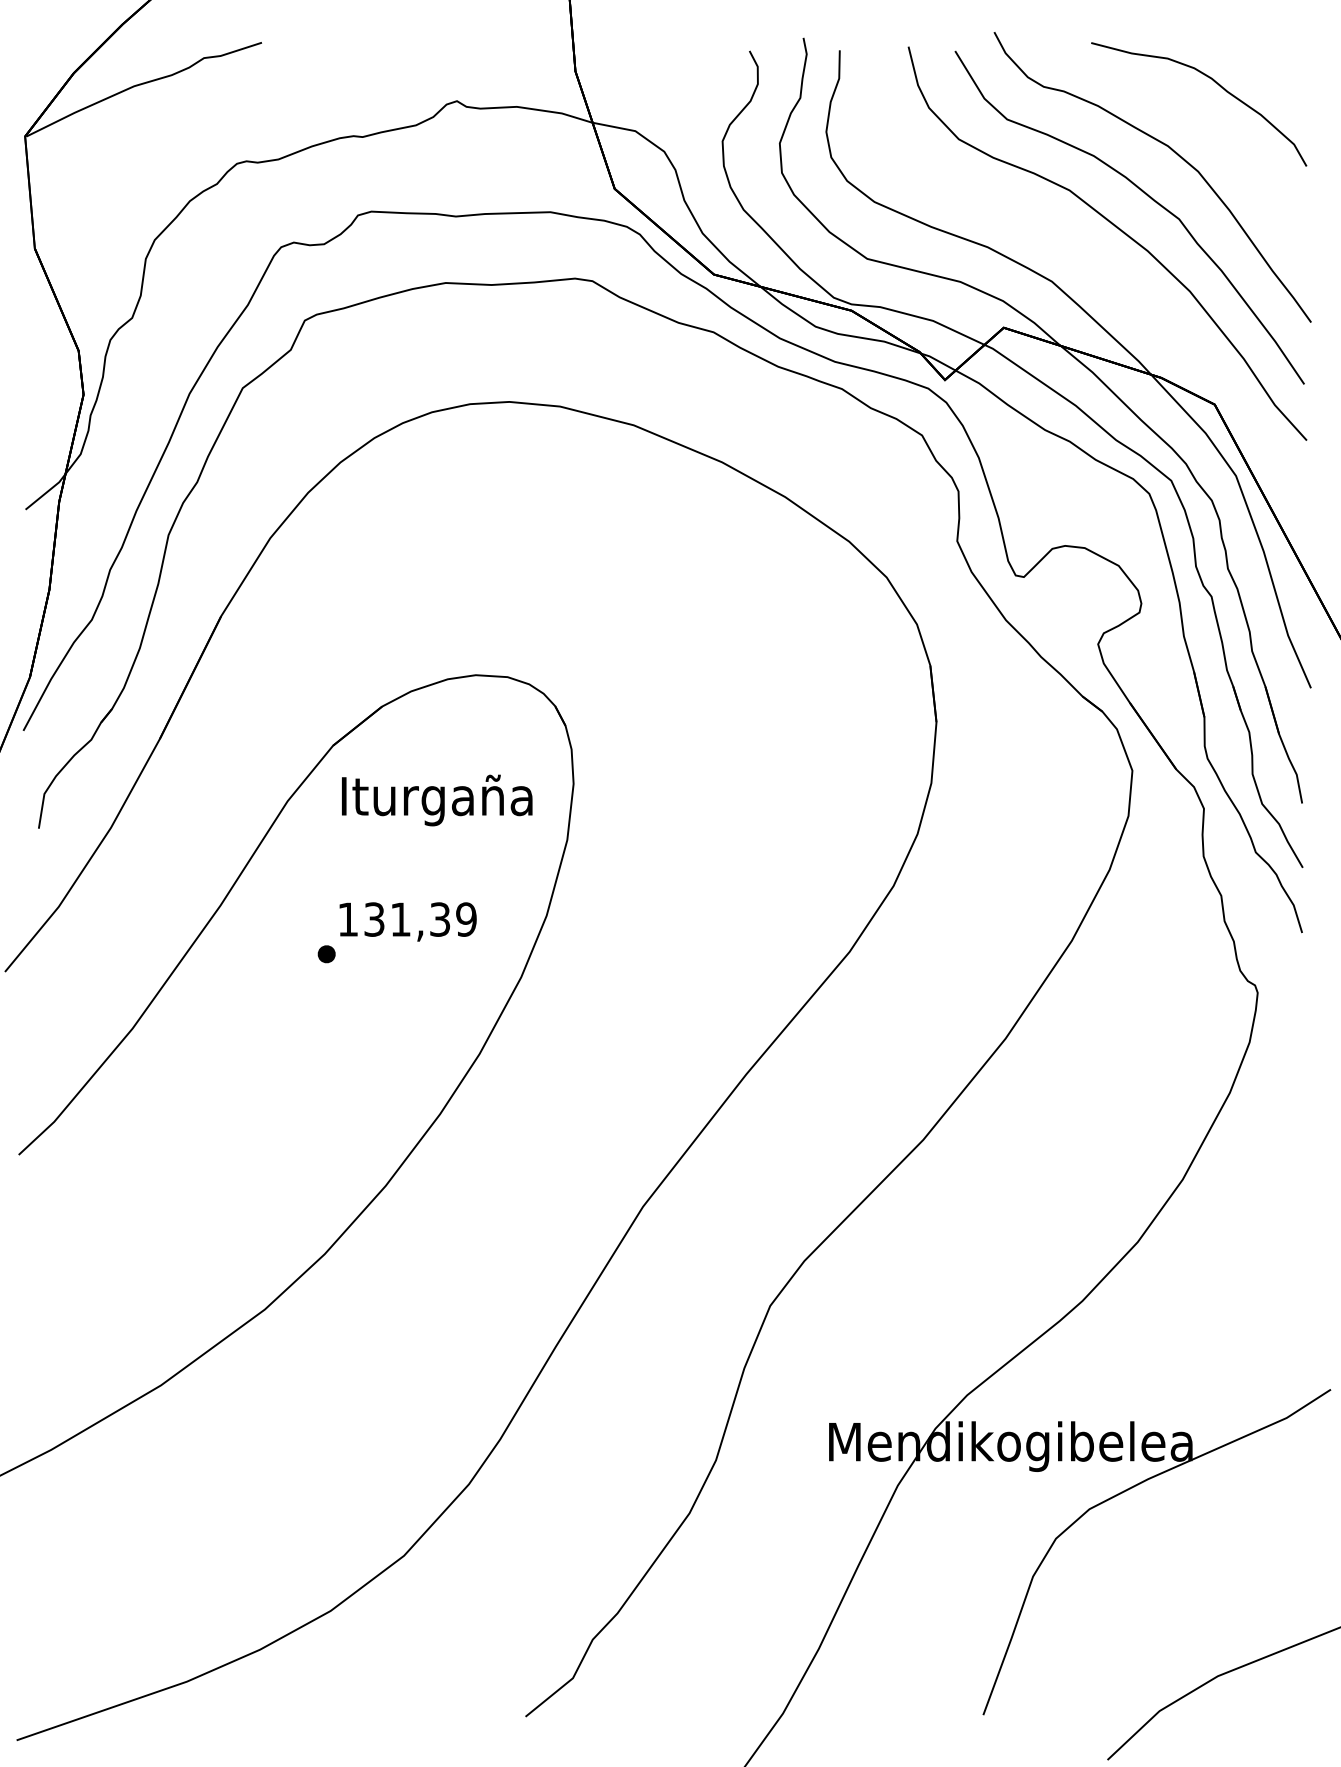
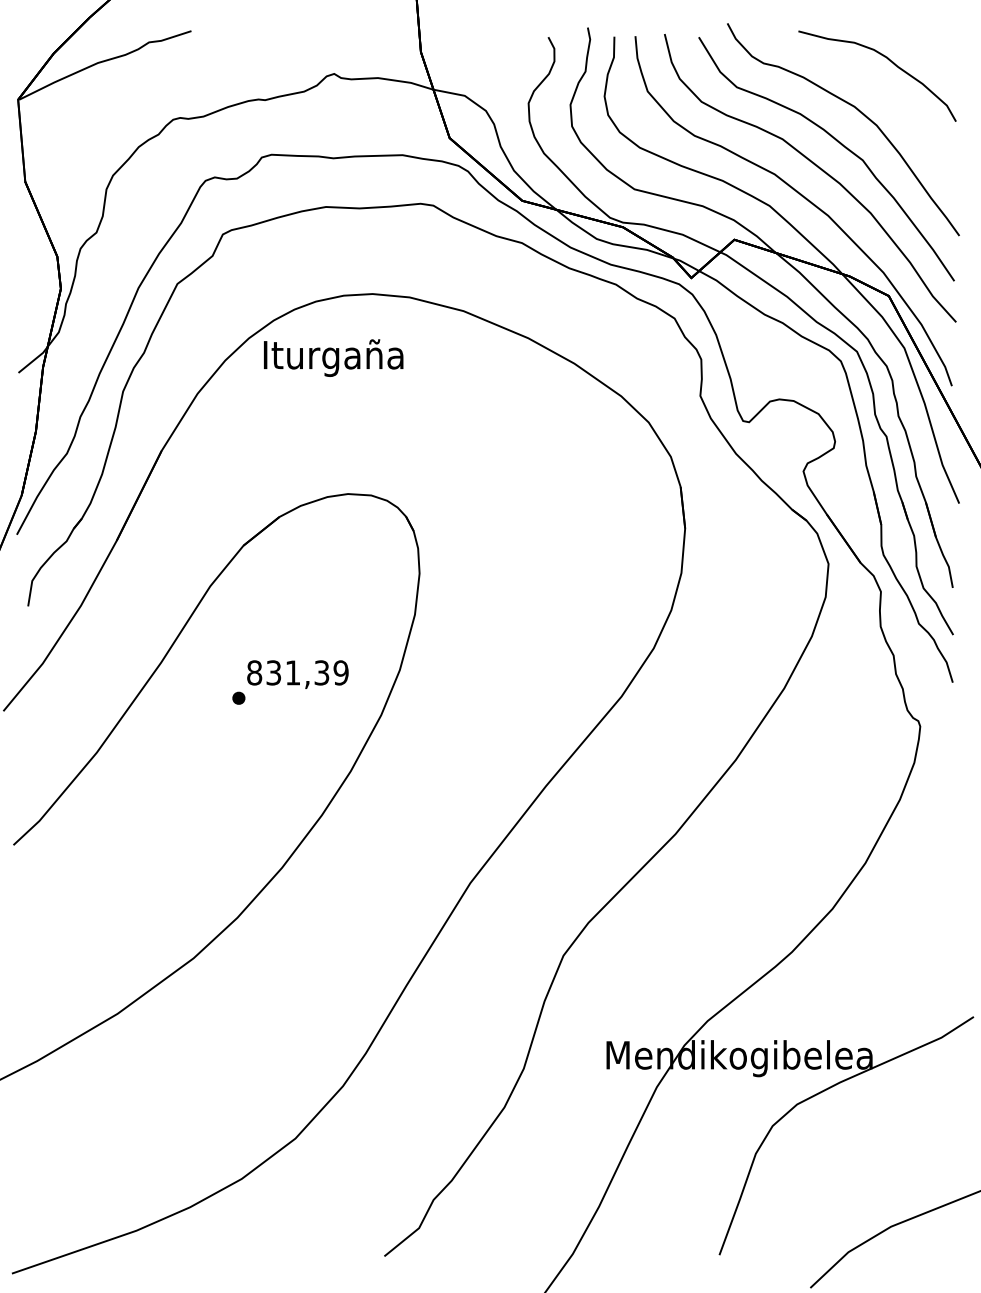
curve: (1099, 271) -> (804, 198), added
text: (437, 800) -> (333, 358), moved
text: (348, 919) -> (254, 672), 131,39 -> 831,39

